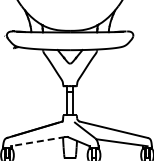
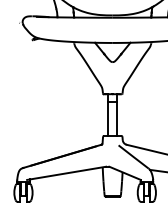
line: (37, 141) -> (66, 173), dashed -> solid

